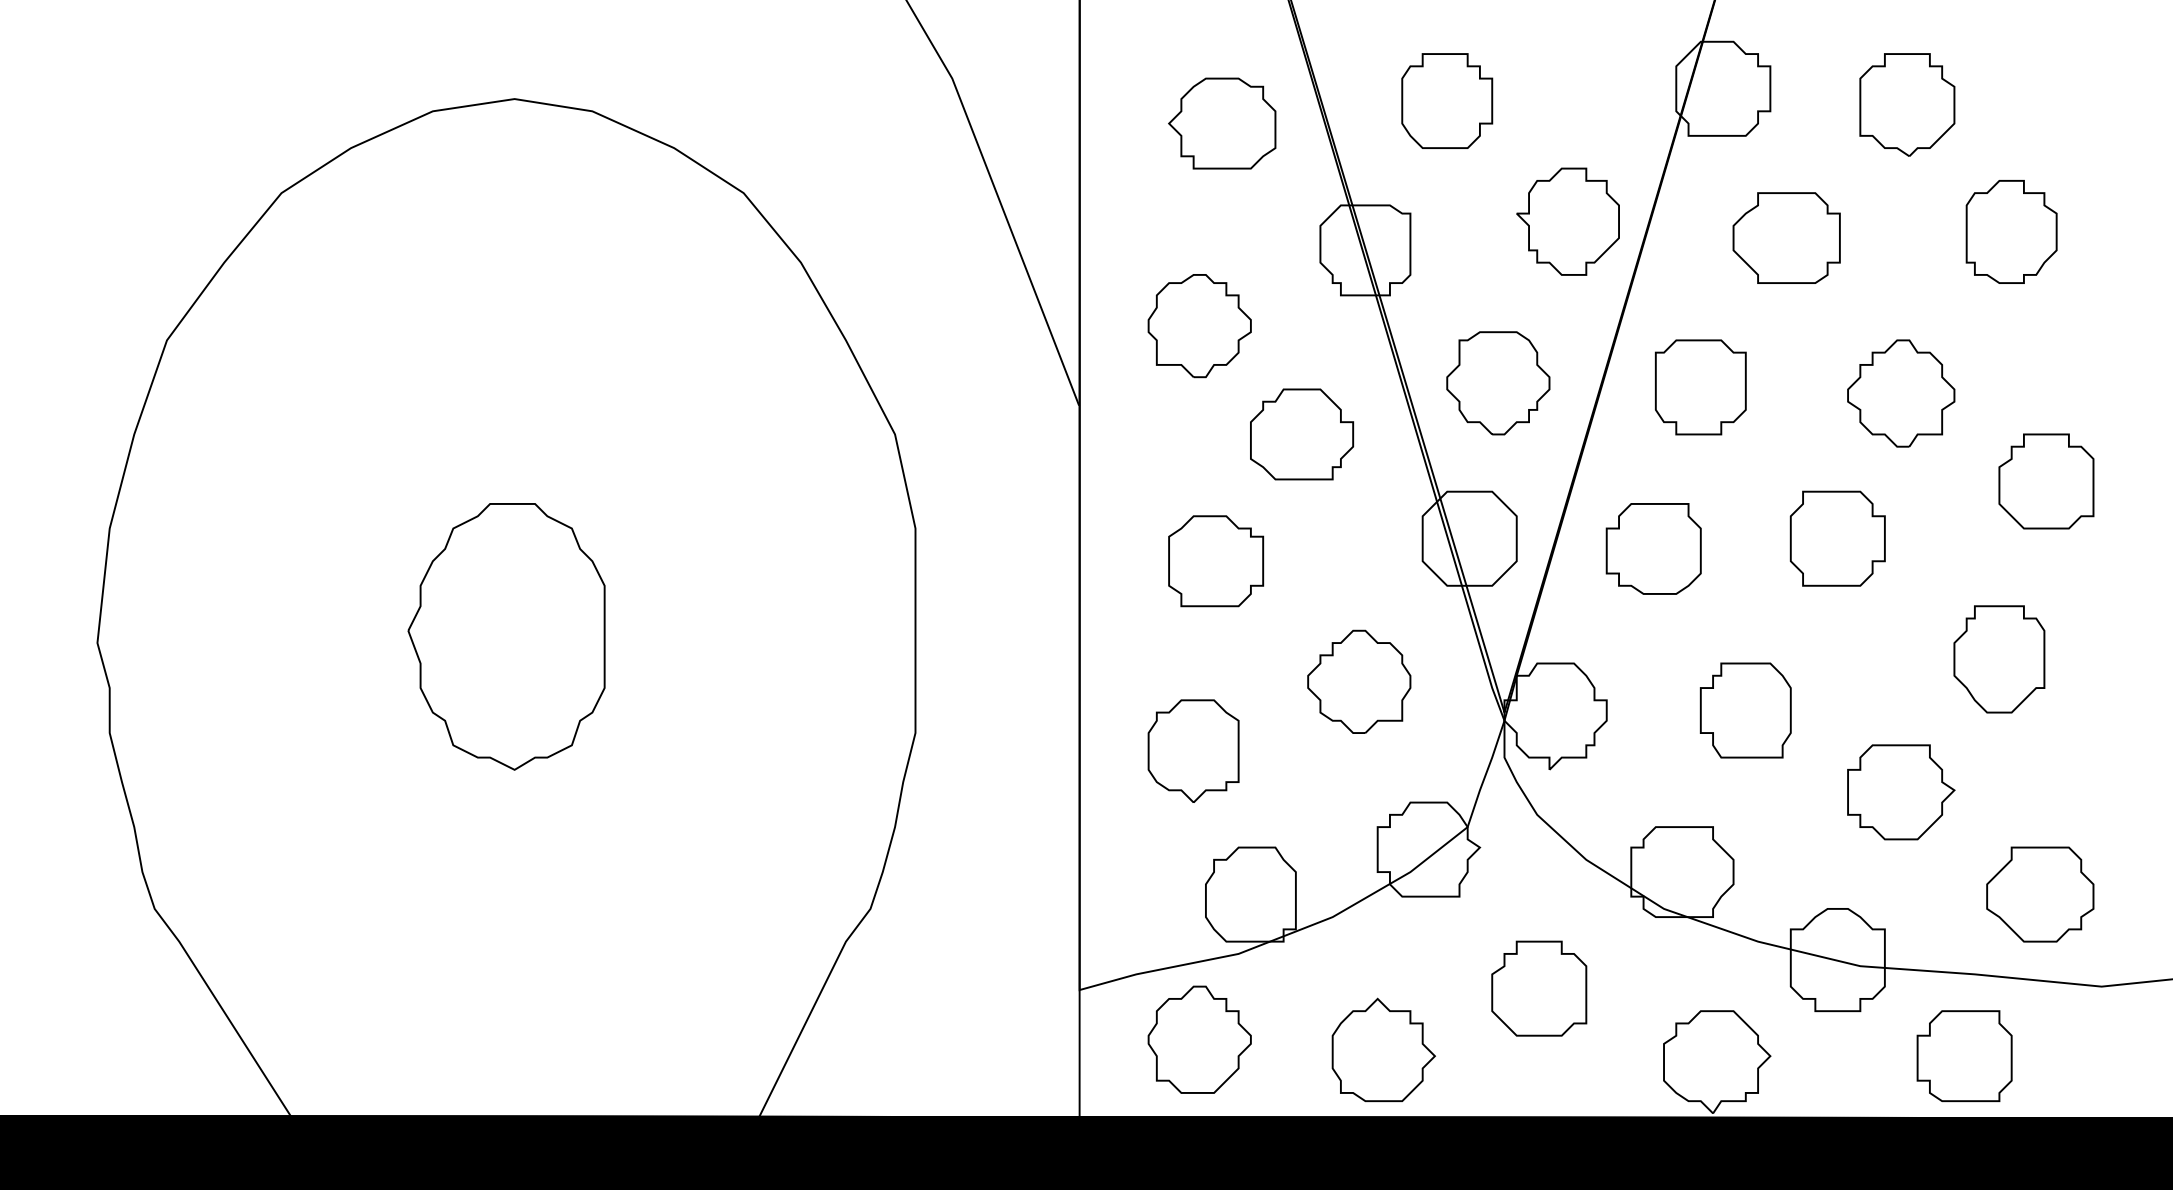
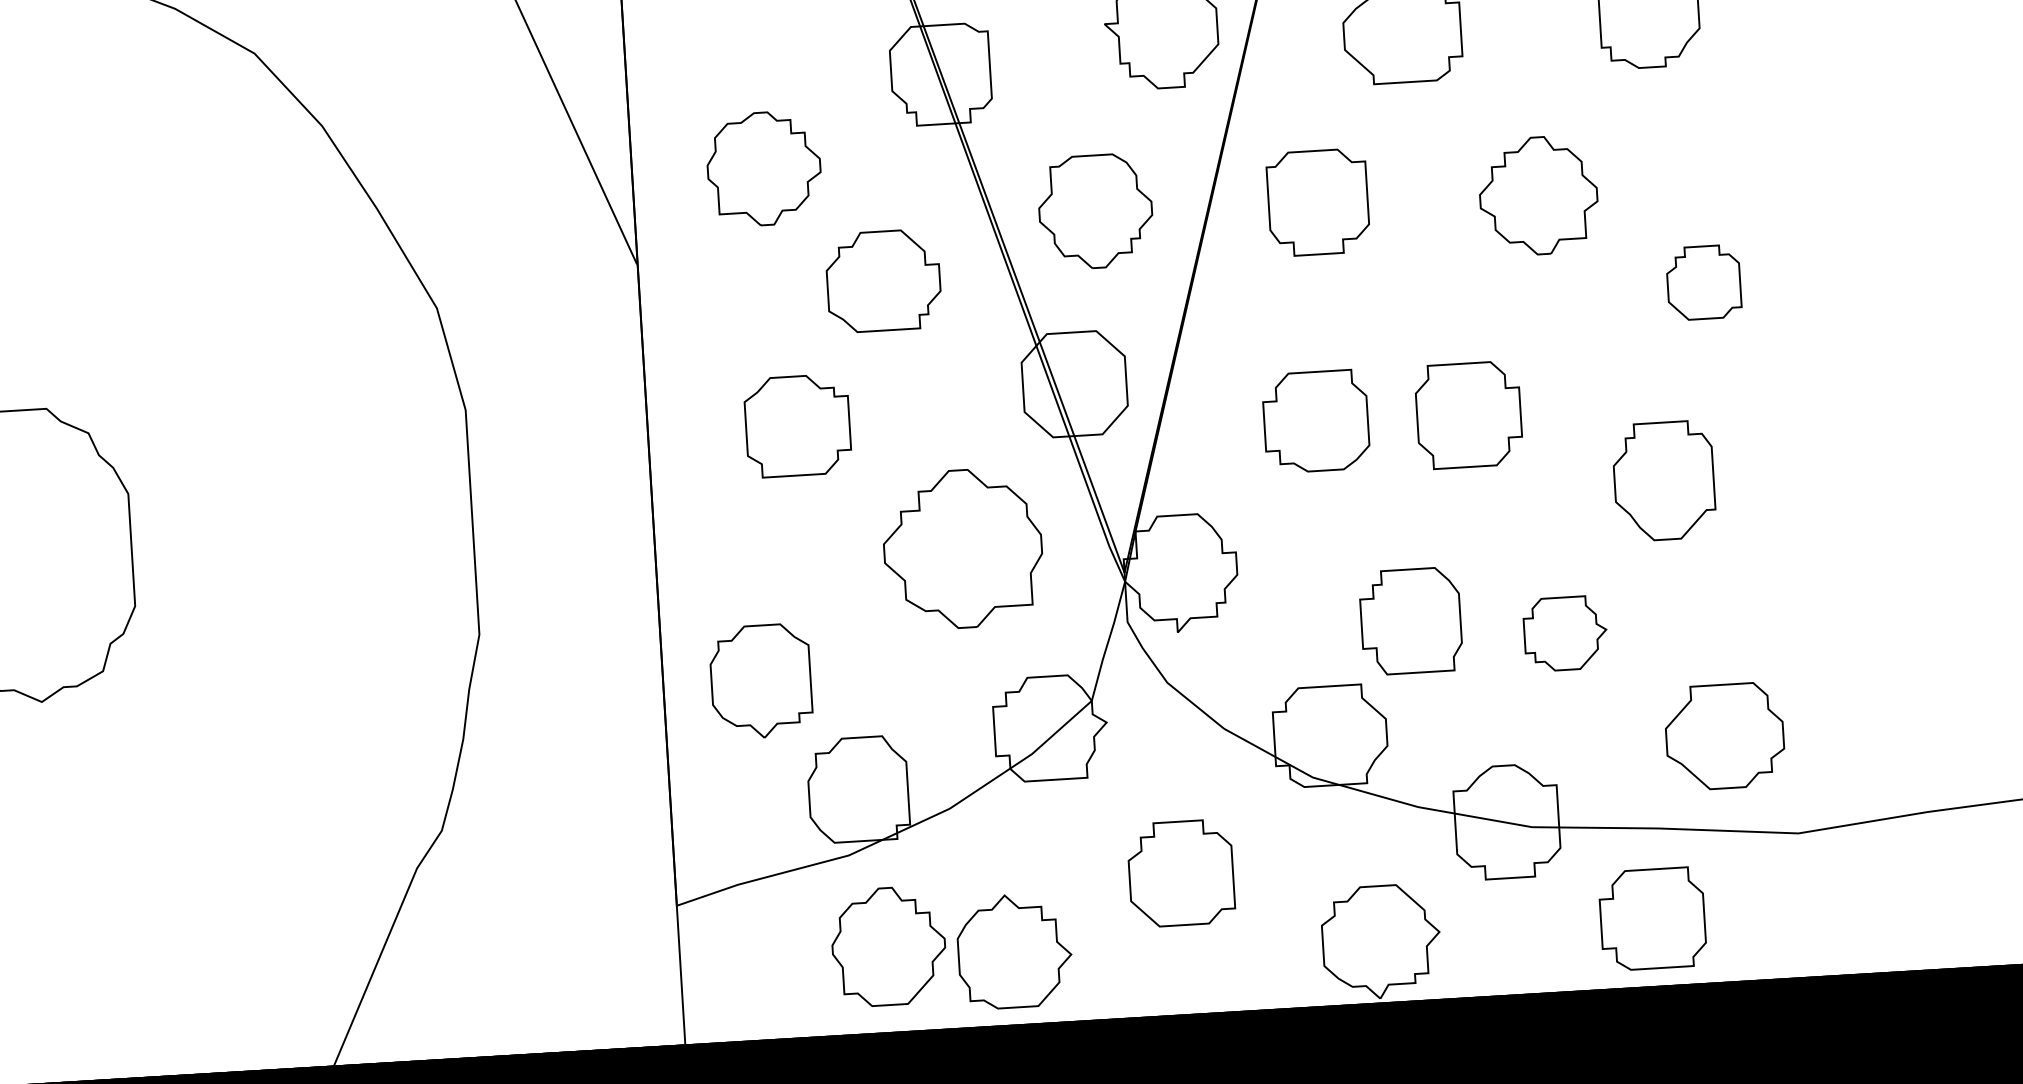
part: (2046, 481) -> (1703, 282), size x0.7
part: (1837, 538) -> (1468, 414), moved
part: (1653, 548) -> (1315, 421), moved
part: (1359, 681) -> (963, 548), size x1.4
part: (1745, 710) -> (1410, 621), moved
part: (1193, 750) -> (760, 680), moved
part: (1901, 792) -> (1565, 633), size x0.7
part: (1199, 1039) -> (888, 946), moved

